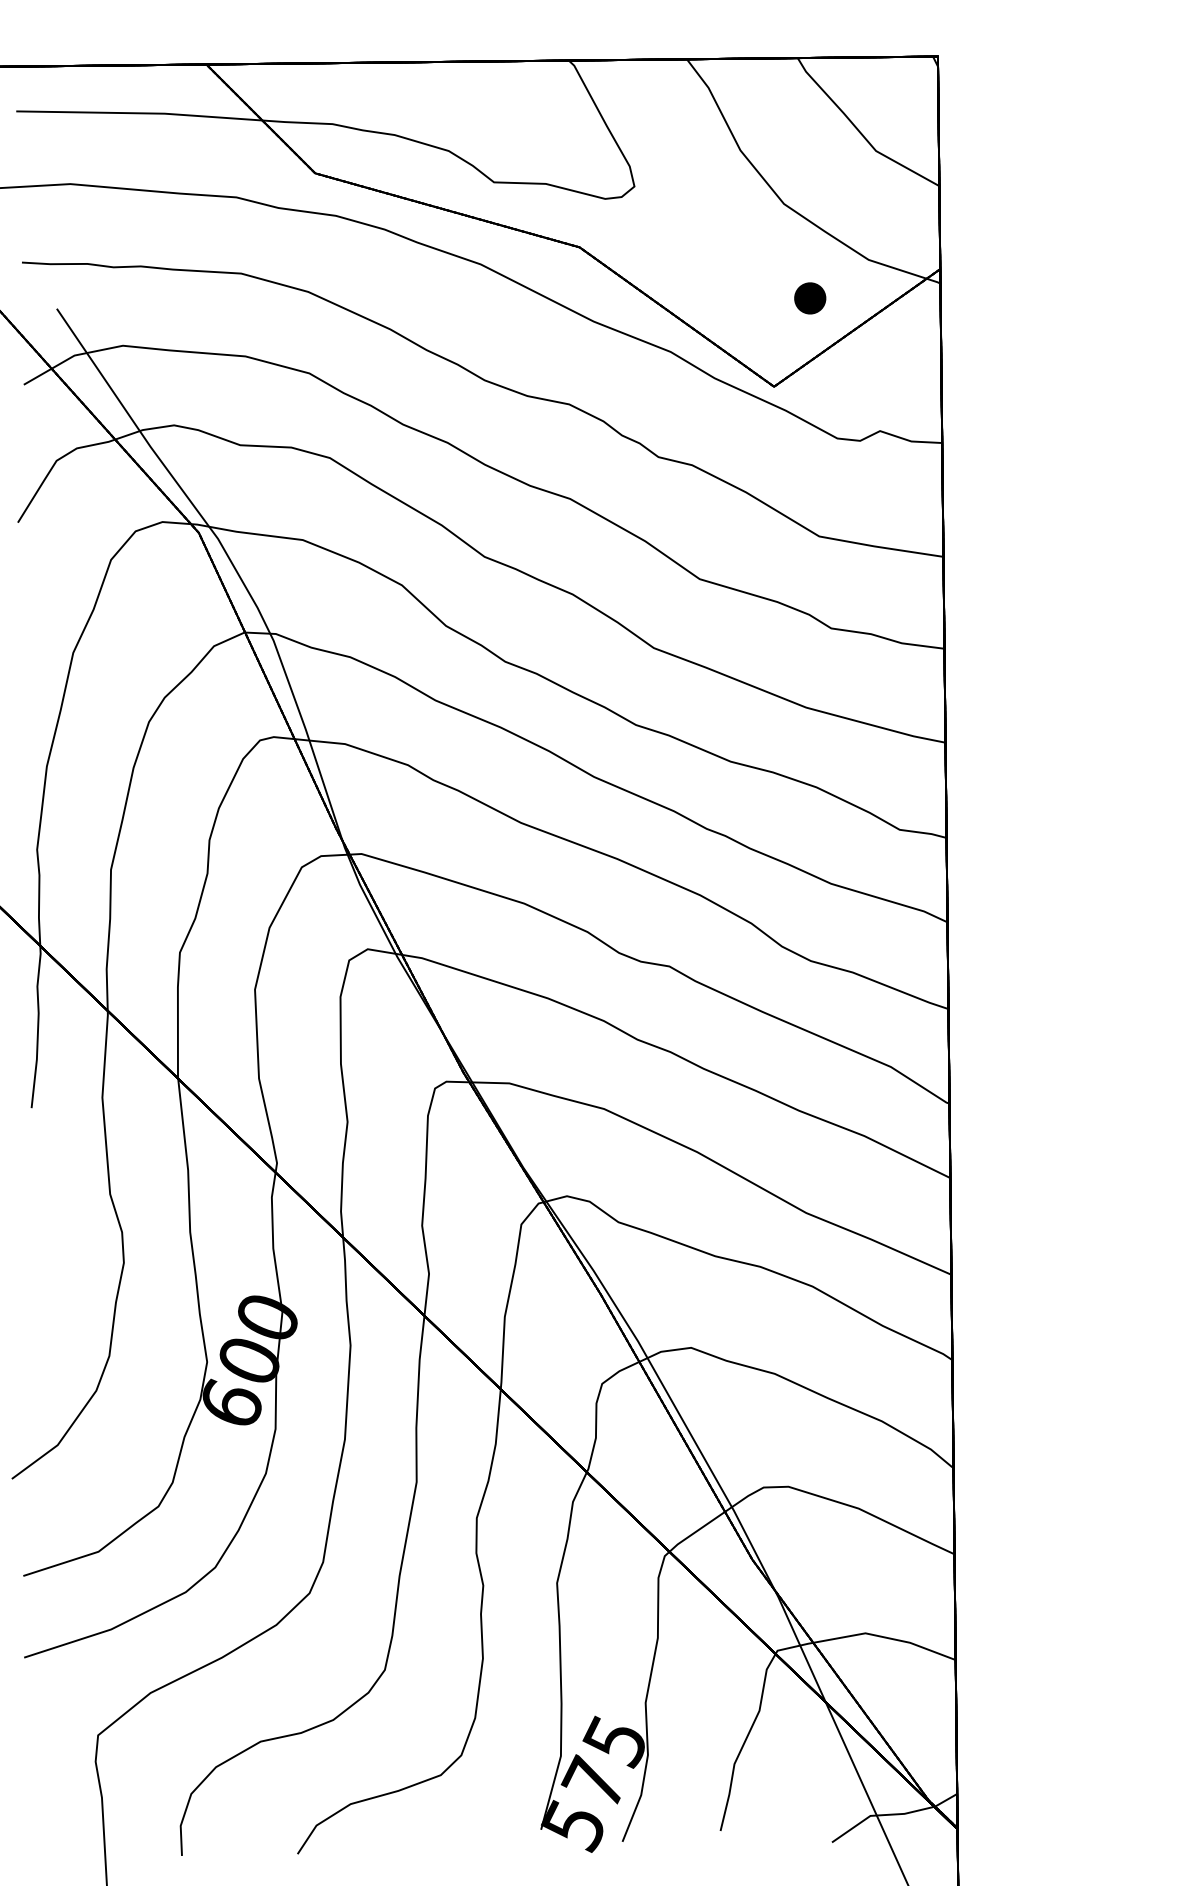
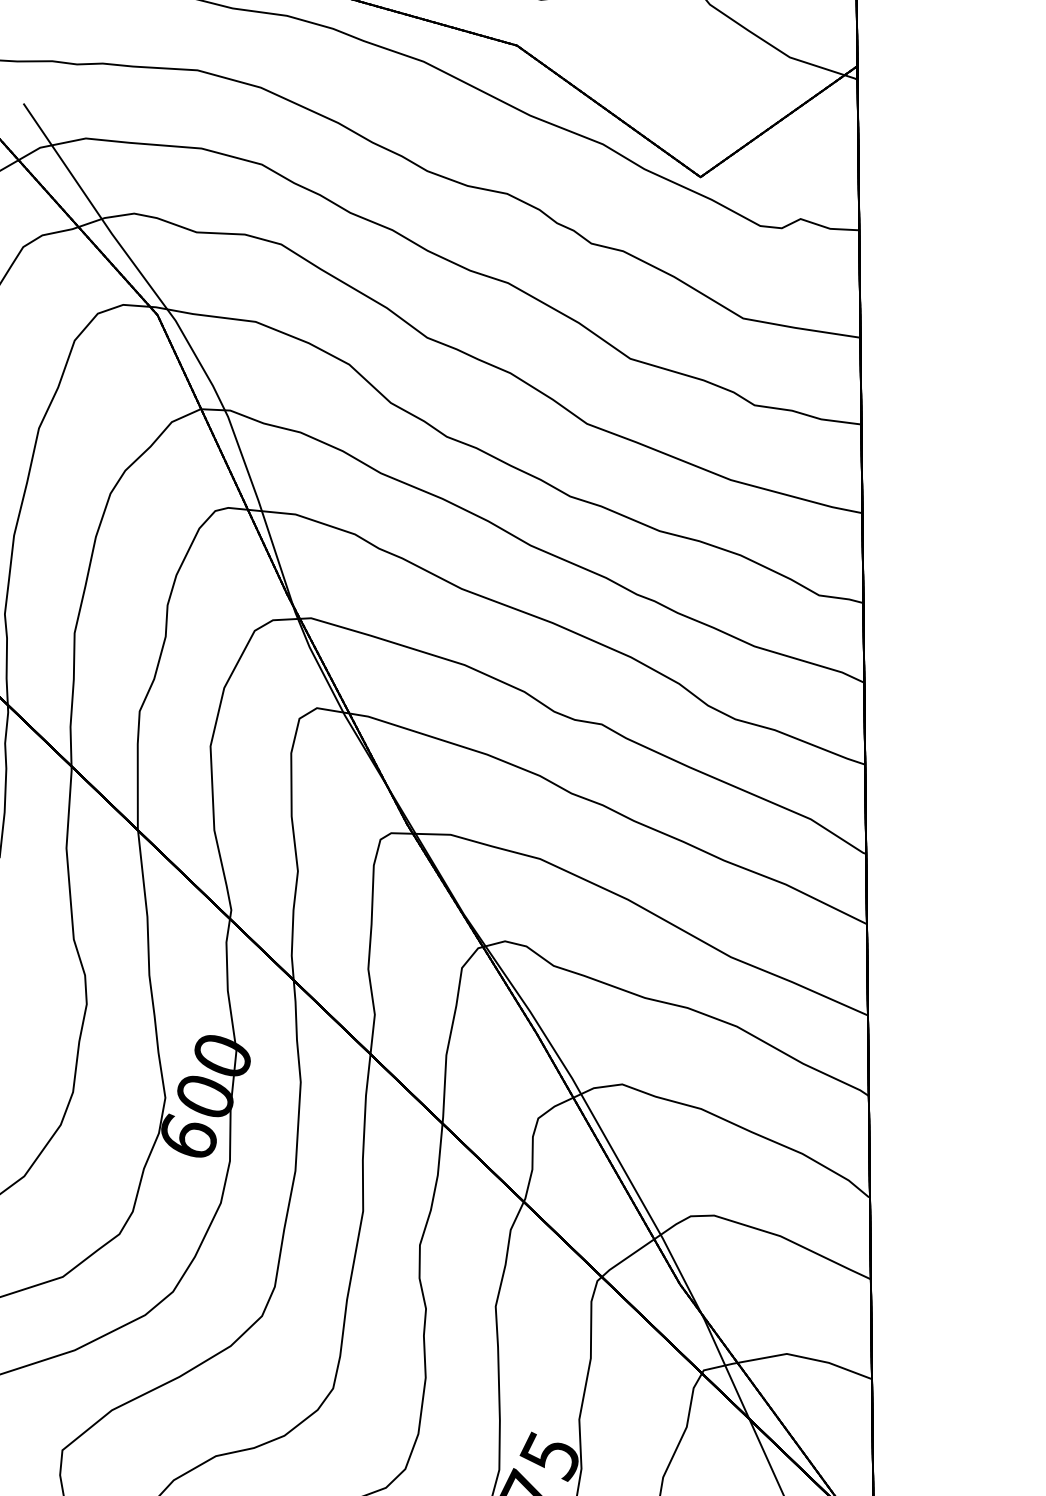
part: (810, 298) -> (734, 93), removed

